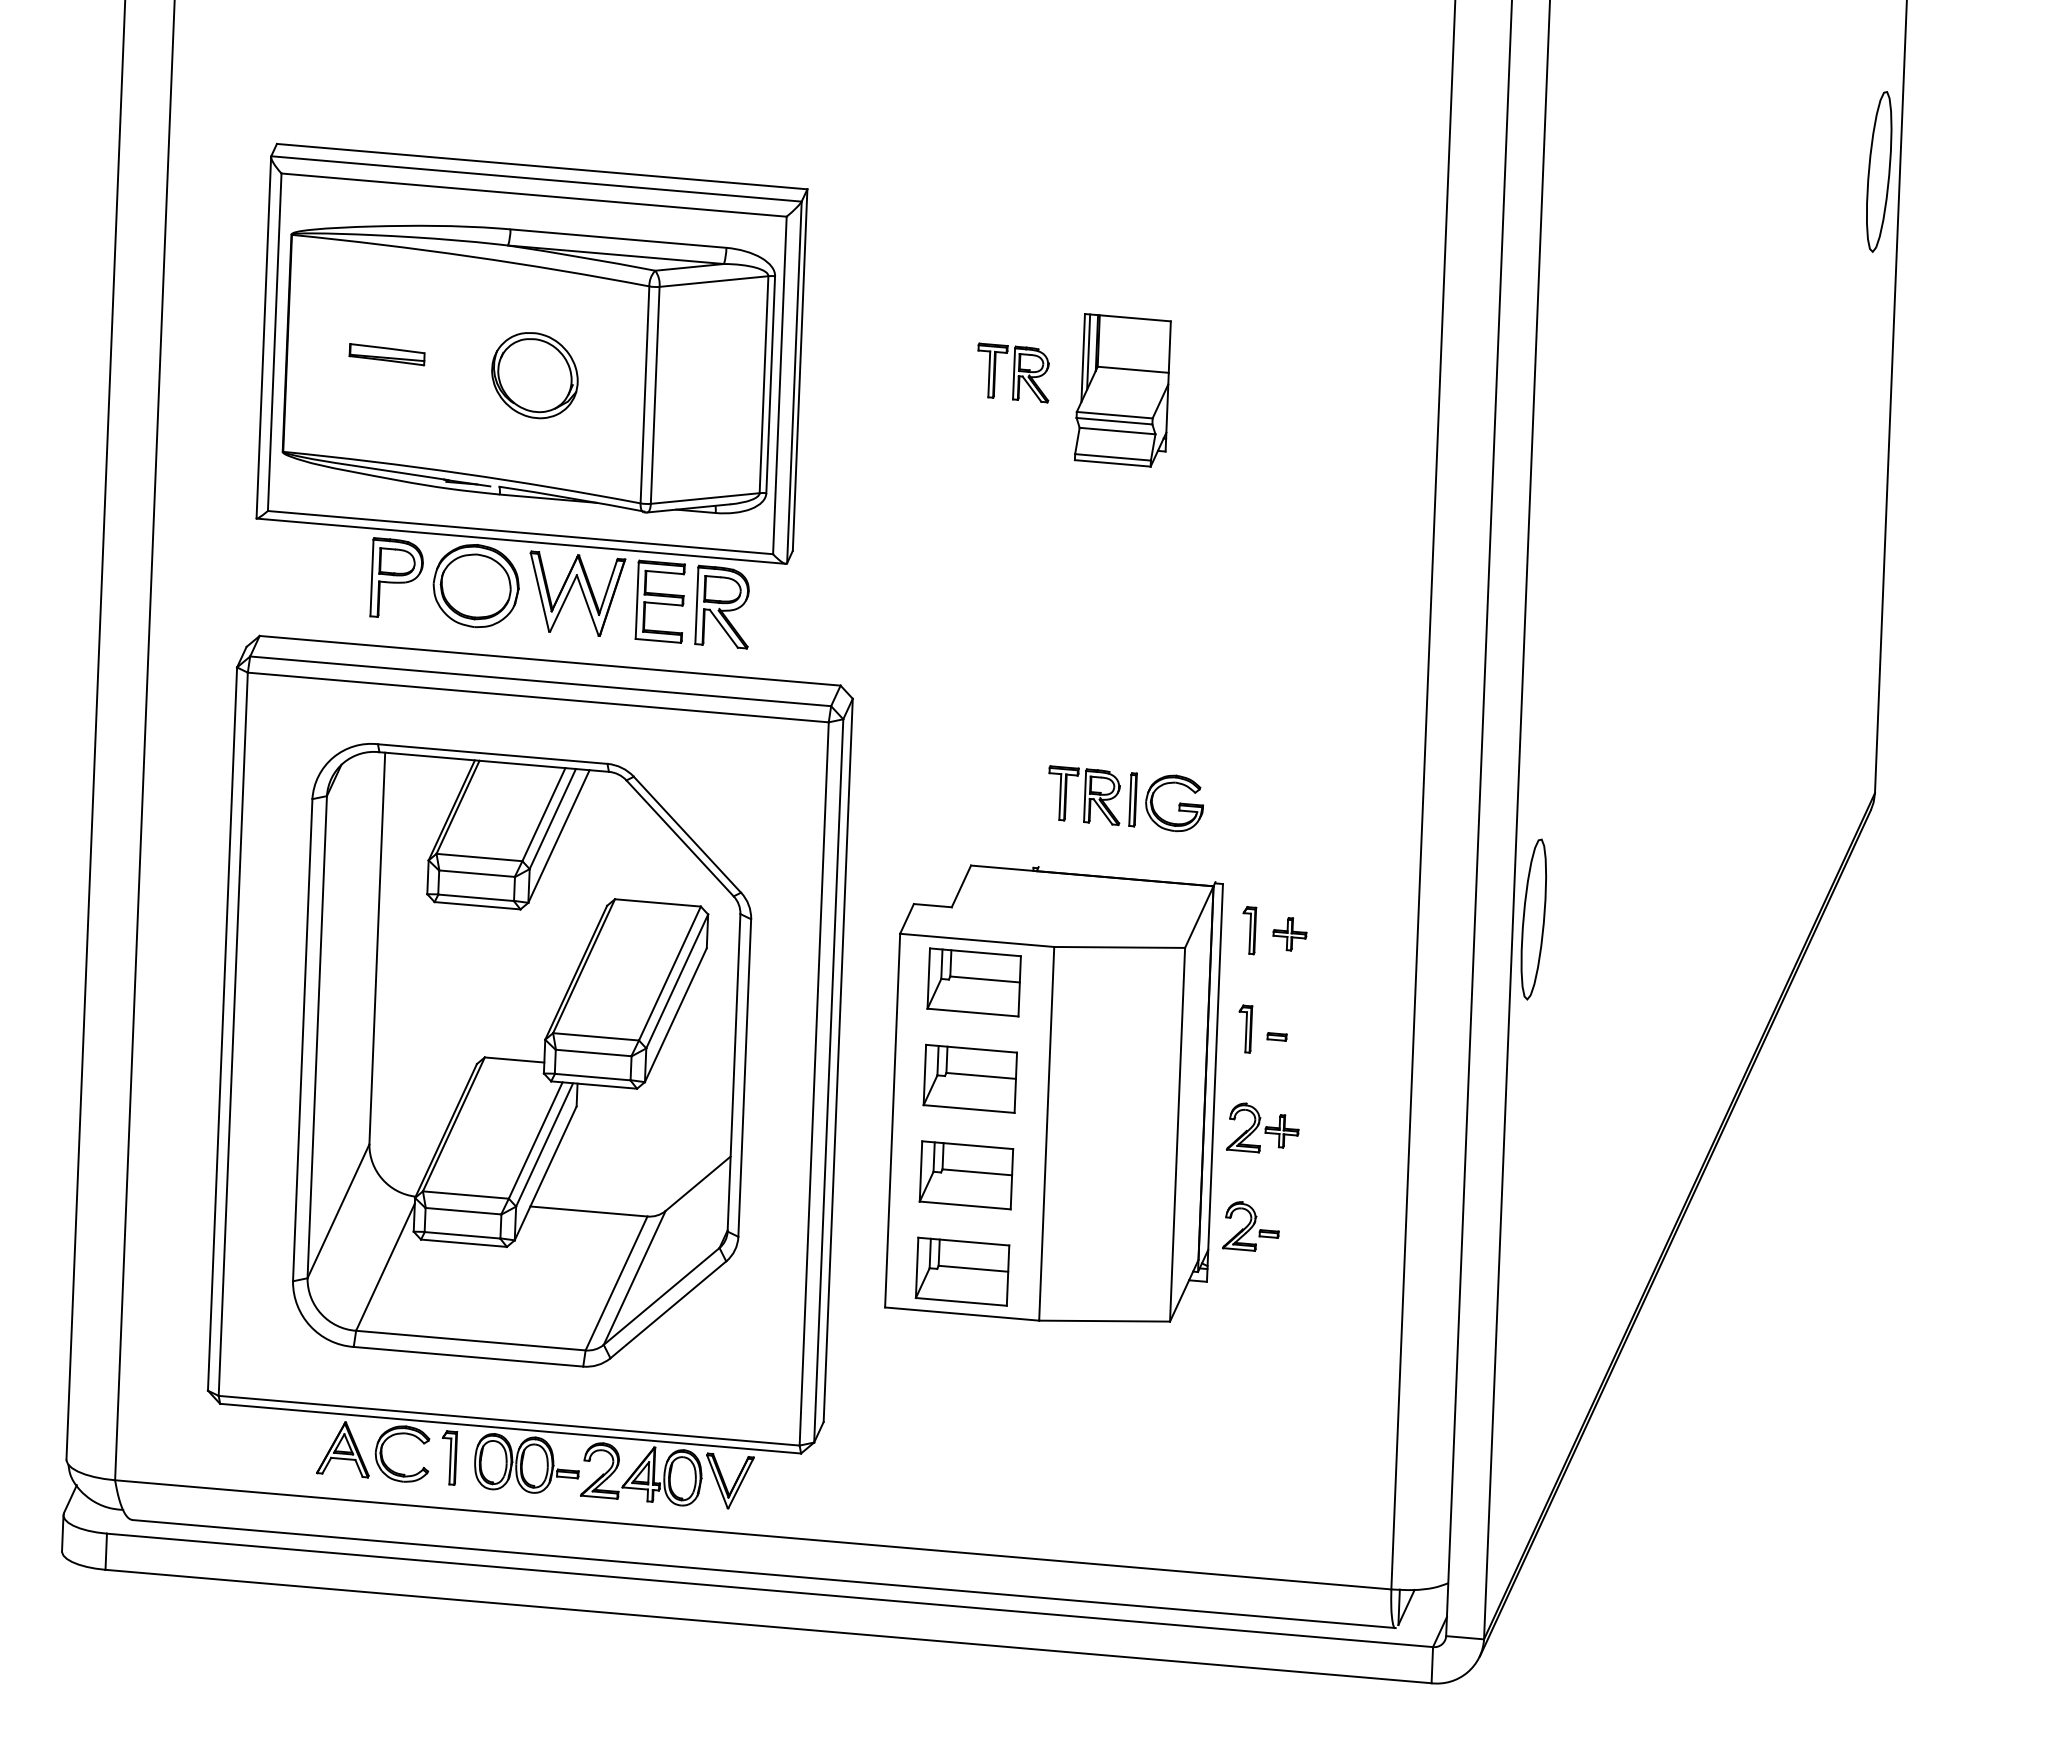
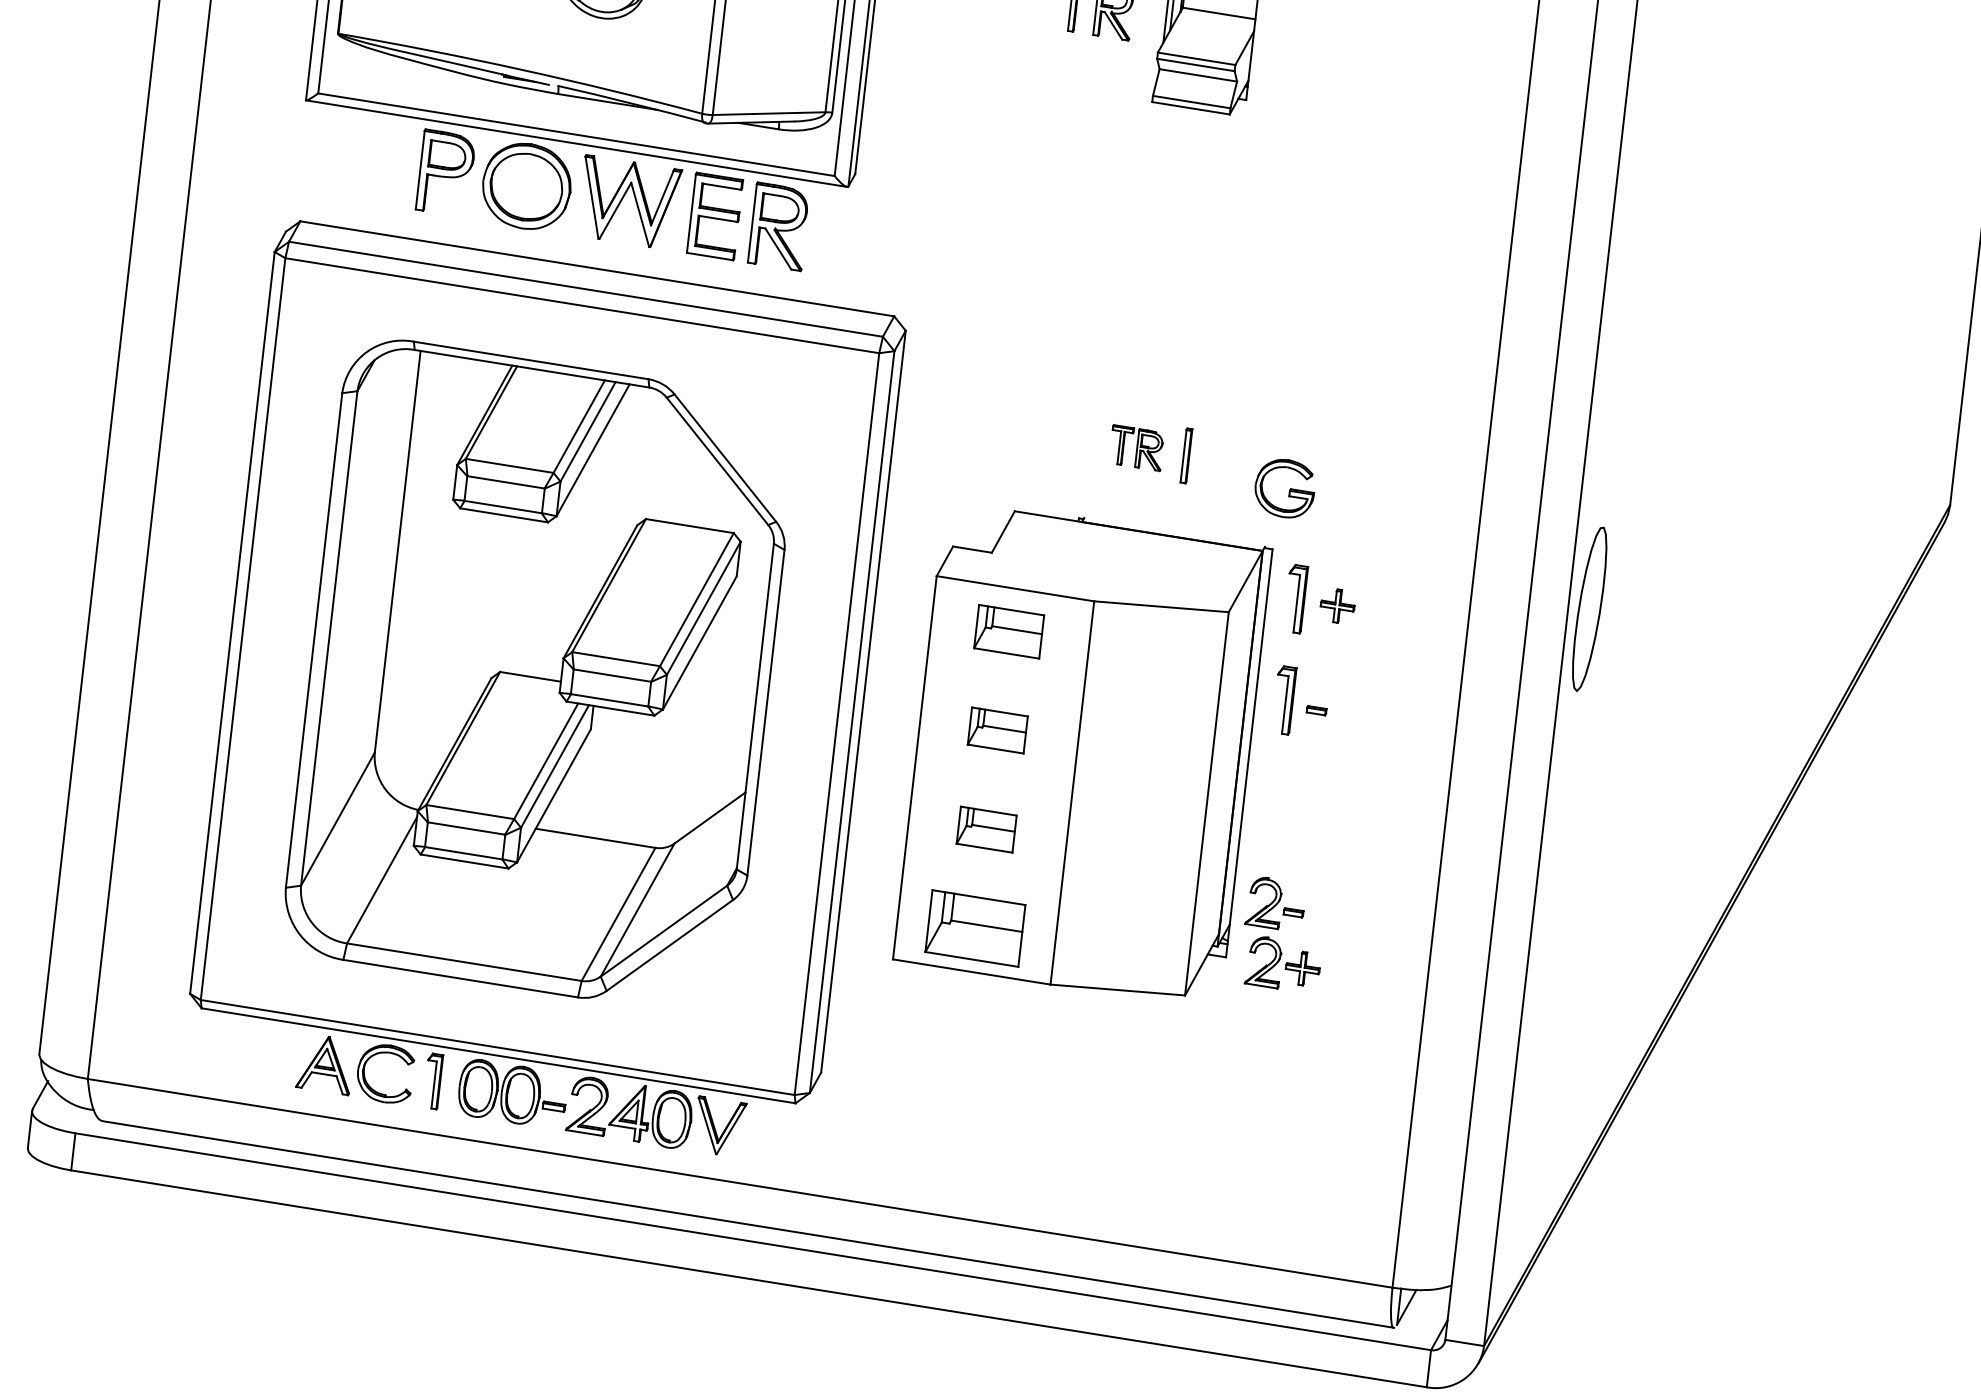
part: (1084, 795) -> (1136, 447), size x0.7
part: (1174, 803) -> (1284, 488), moved
part: (1249, 930) -> (1296, 599), size x1.4
part: (973, 982) -> (1008, 631), size x0.7
part: (1245, 1028) -> (1284, 699), size x1.4
part: (969, 1078) -> (997, 730), size x0.6
part: (1262, 1127) -> (1283, 963), moved
part: (966, 1175) -> (986, 829), size x0.6

